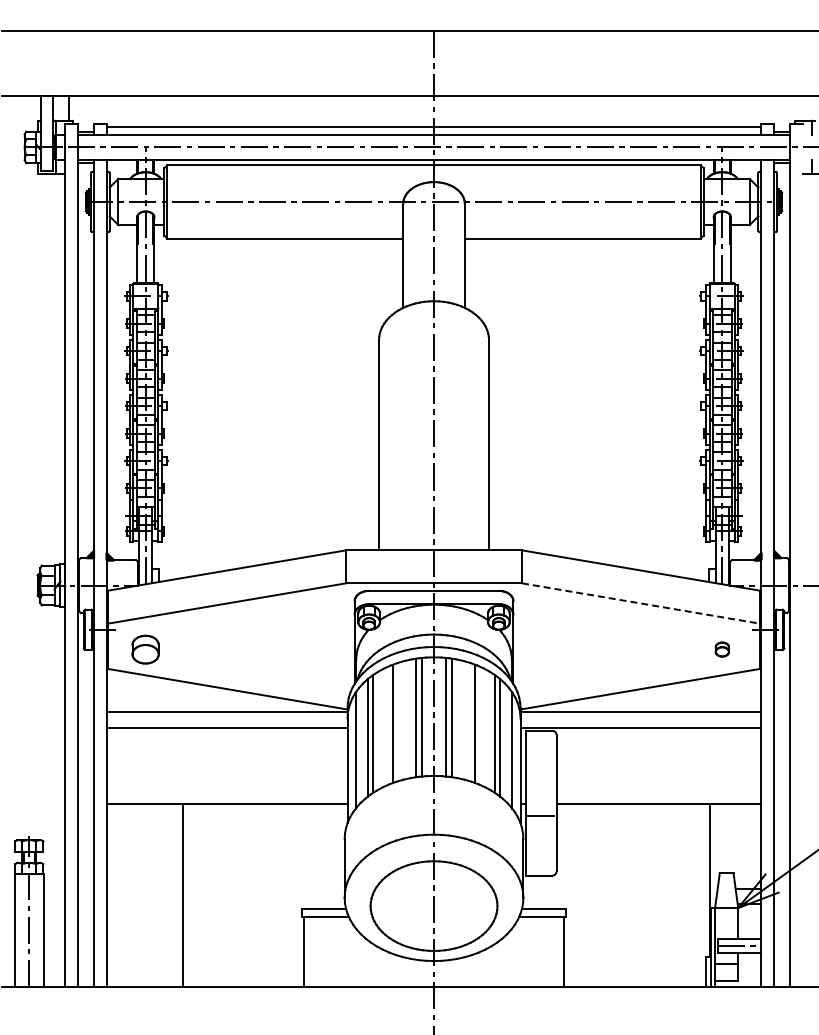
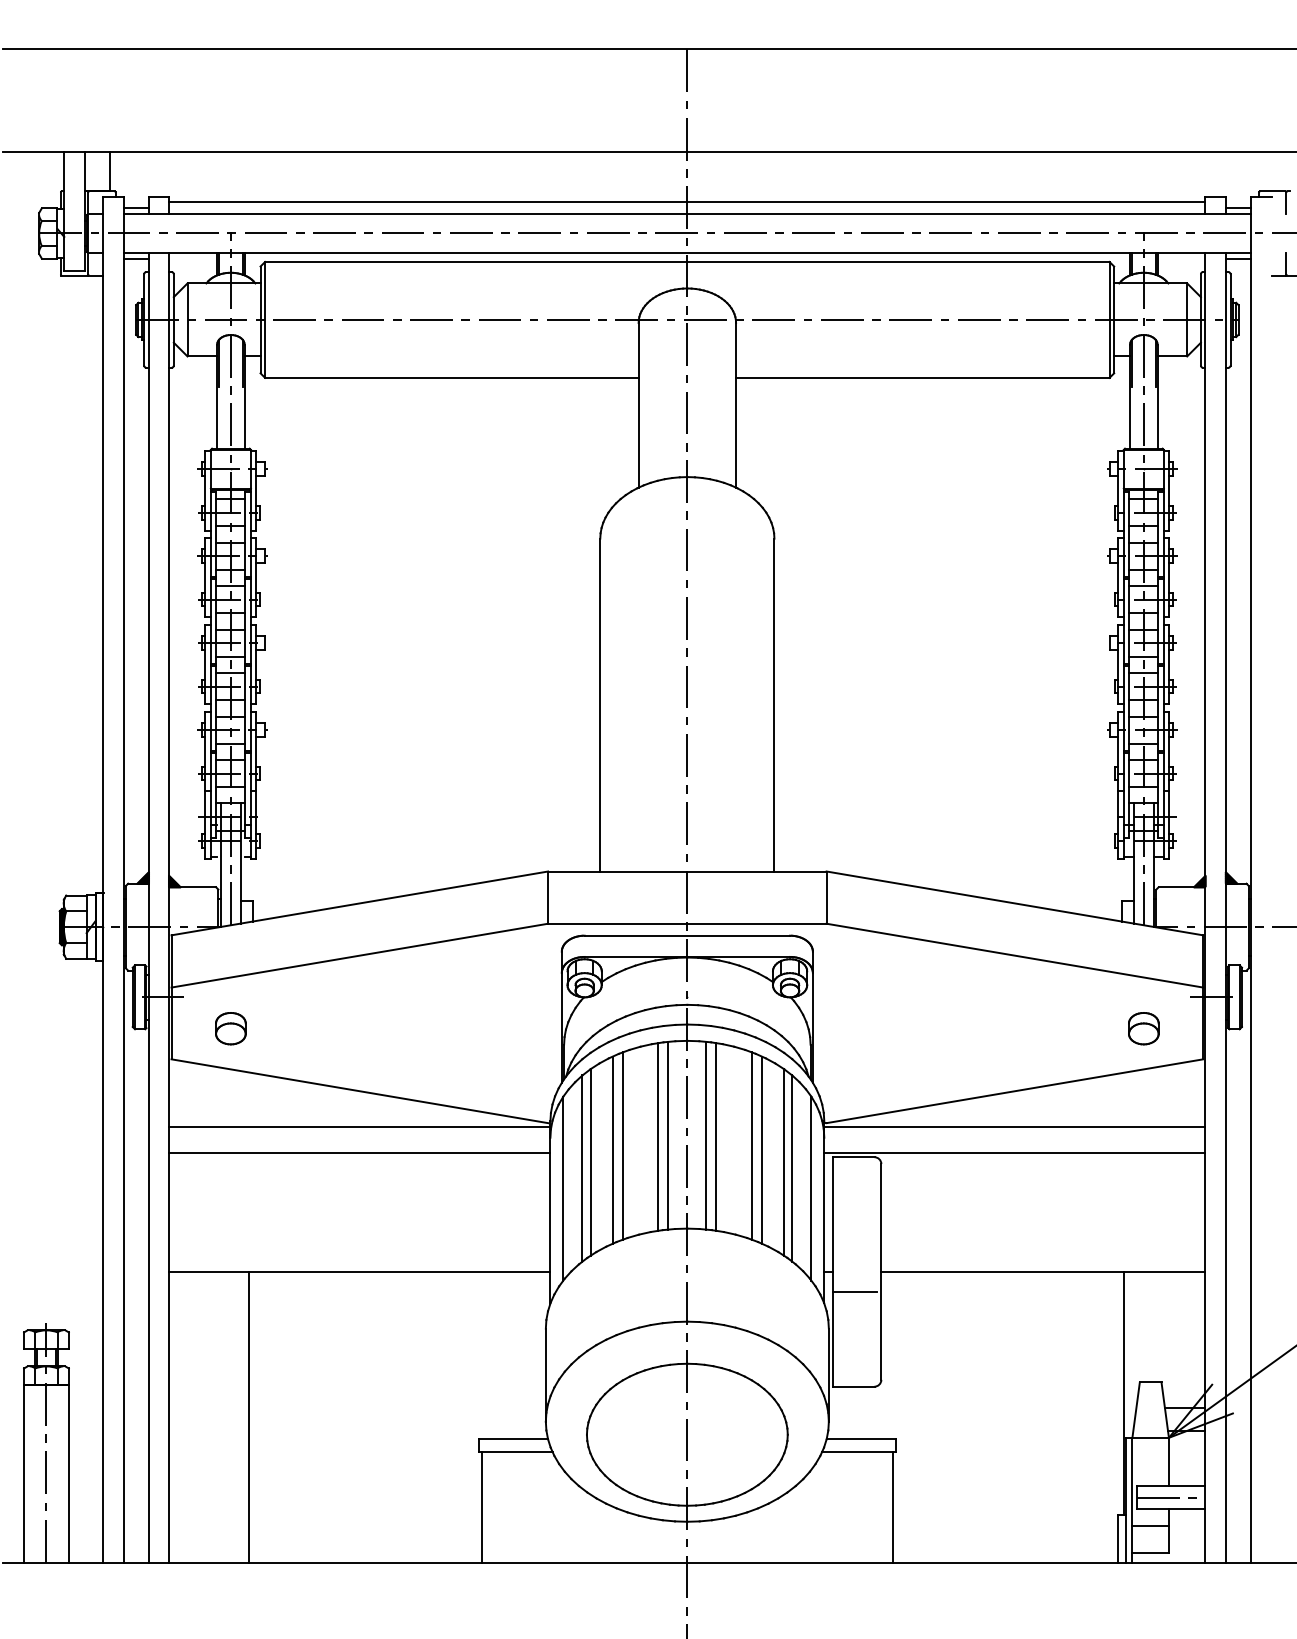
line: (640, 603) -> (1014, 955), dashed -> solid
part: (145, 649) -> (230, 1028), size x0.71
part: (722, 649) -> (1144, 1028), size x1.43
line: (386, 726) -> (612, 1150), added
line: (481, 726) -> (762, 1150), added
line: (183, 894) -> (249, 1416), moved

